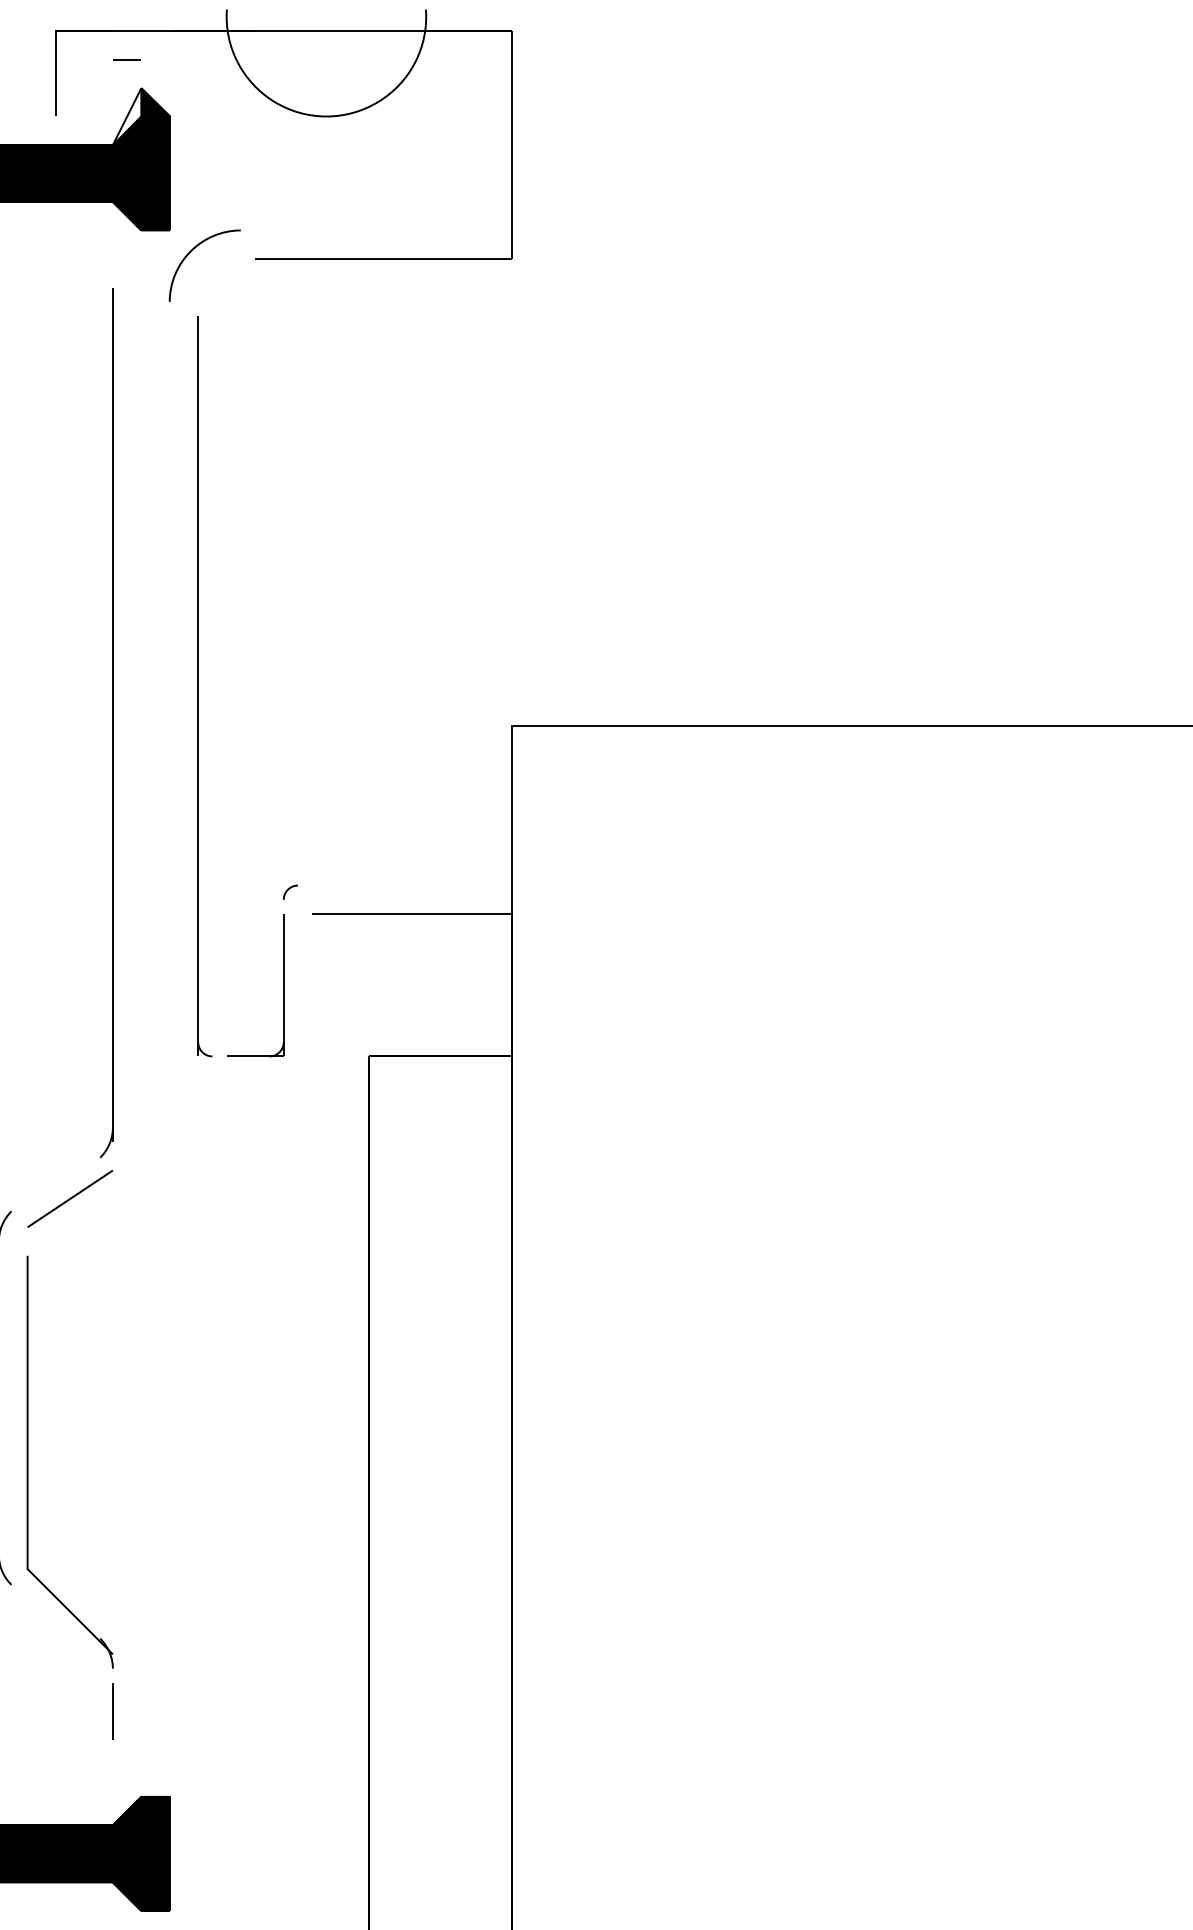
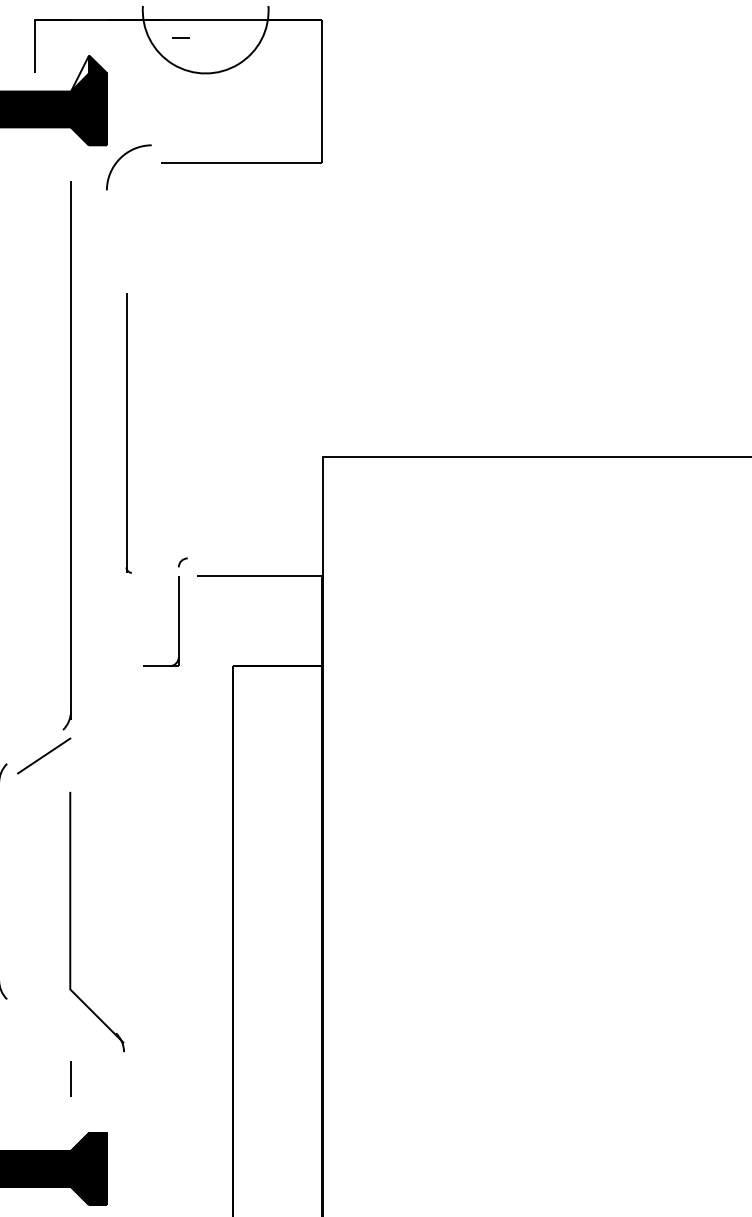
line: (126, 59) -> (180, 37), moved
part: (203, 685) -> (128, 432), size x0.6
part: (29, 1461) -> (71, 921), moved

